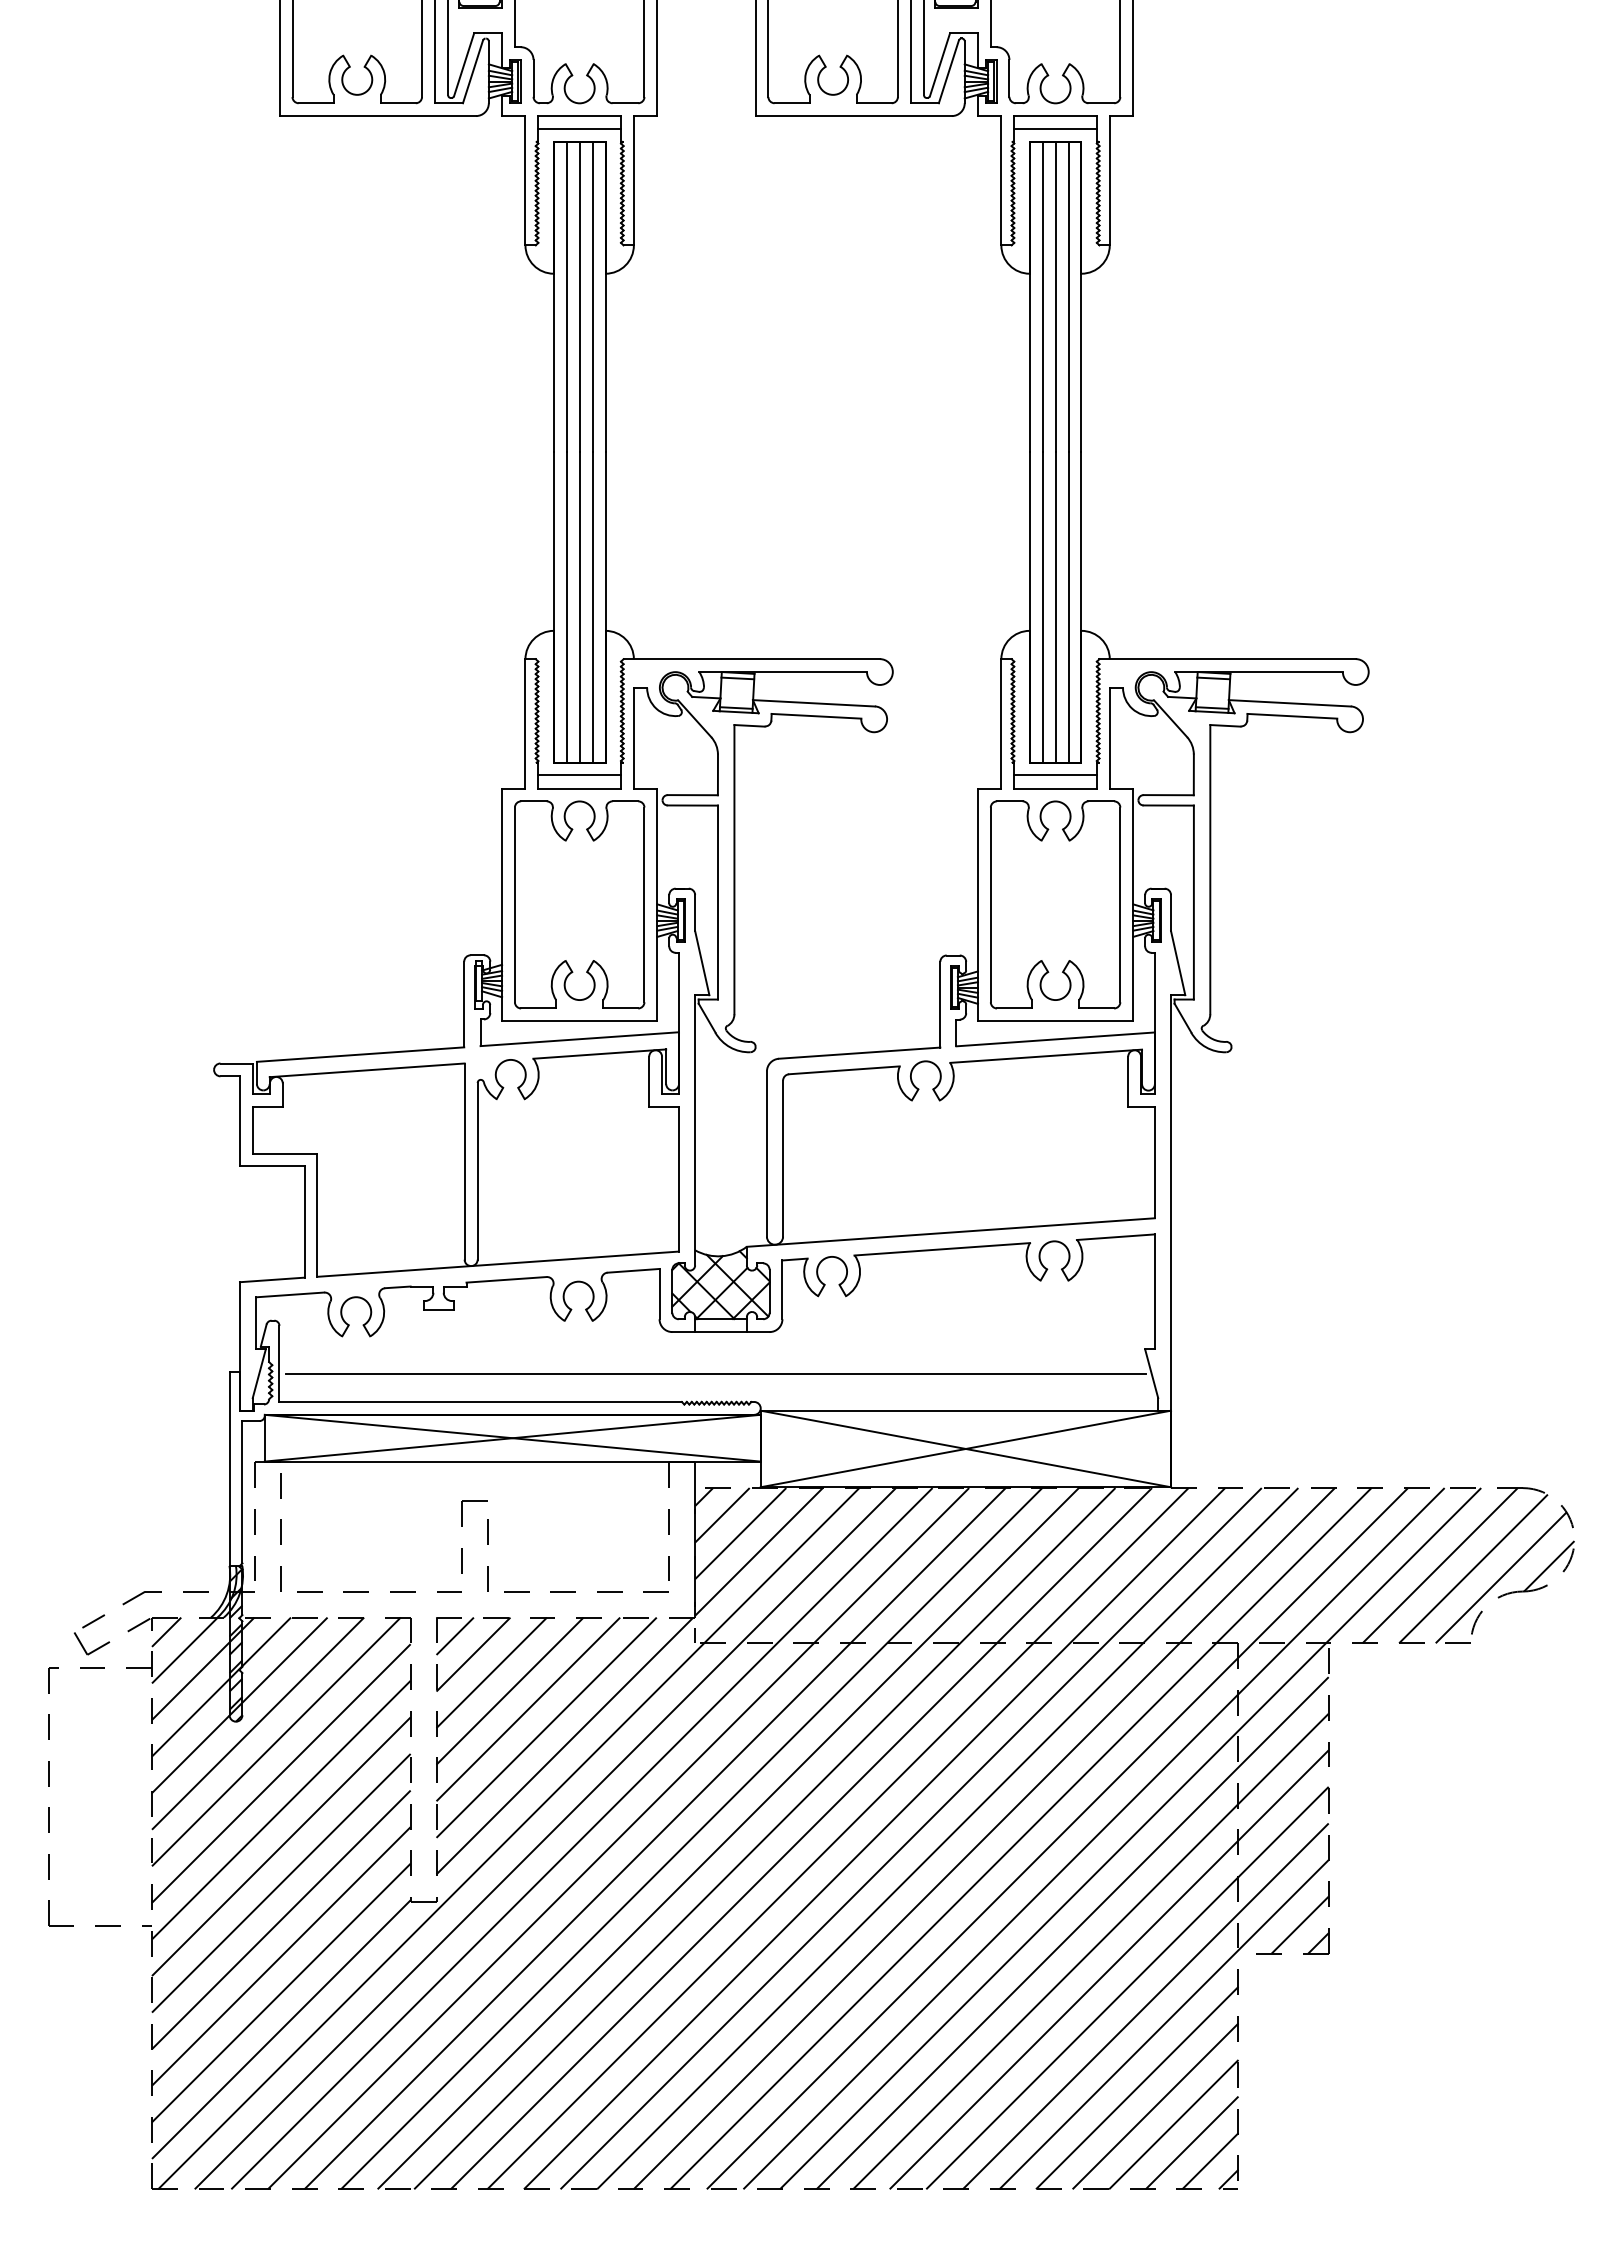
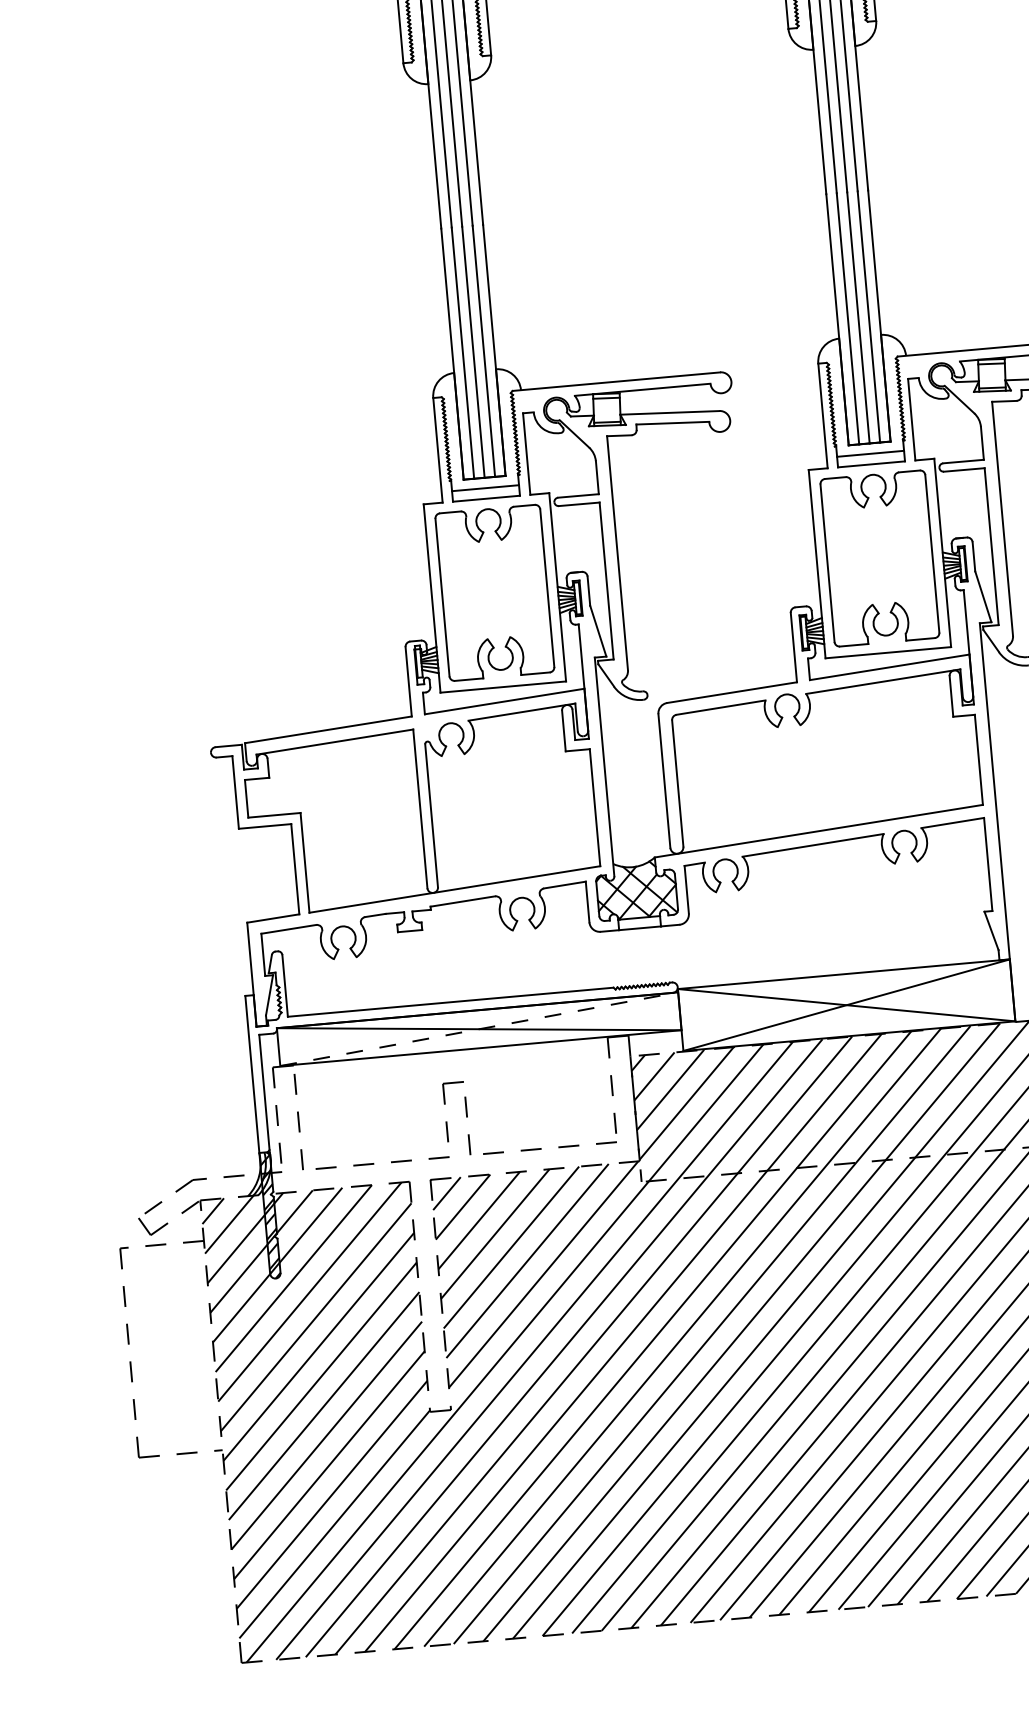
line: (715, 1374) -> (638, 963), removed
line: (513, 1438) -> (479, 1029), solid -> dashed

